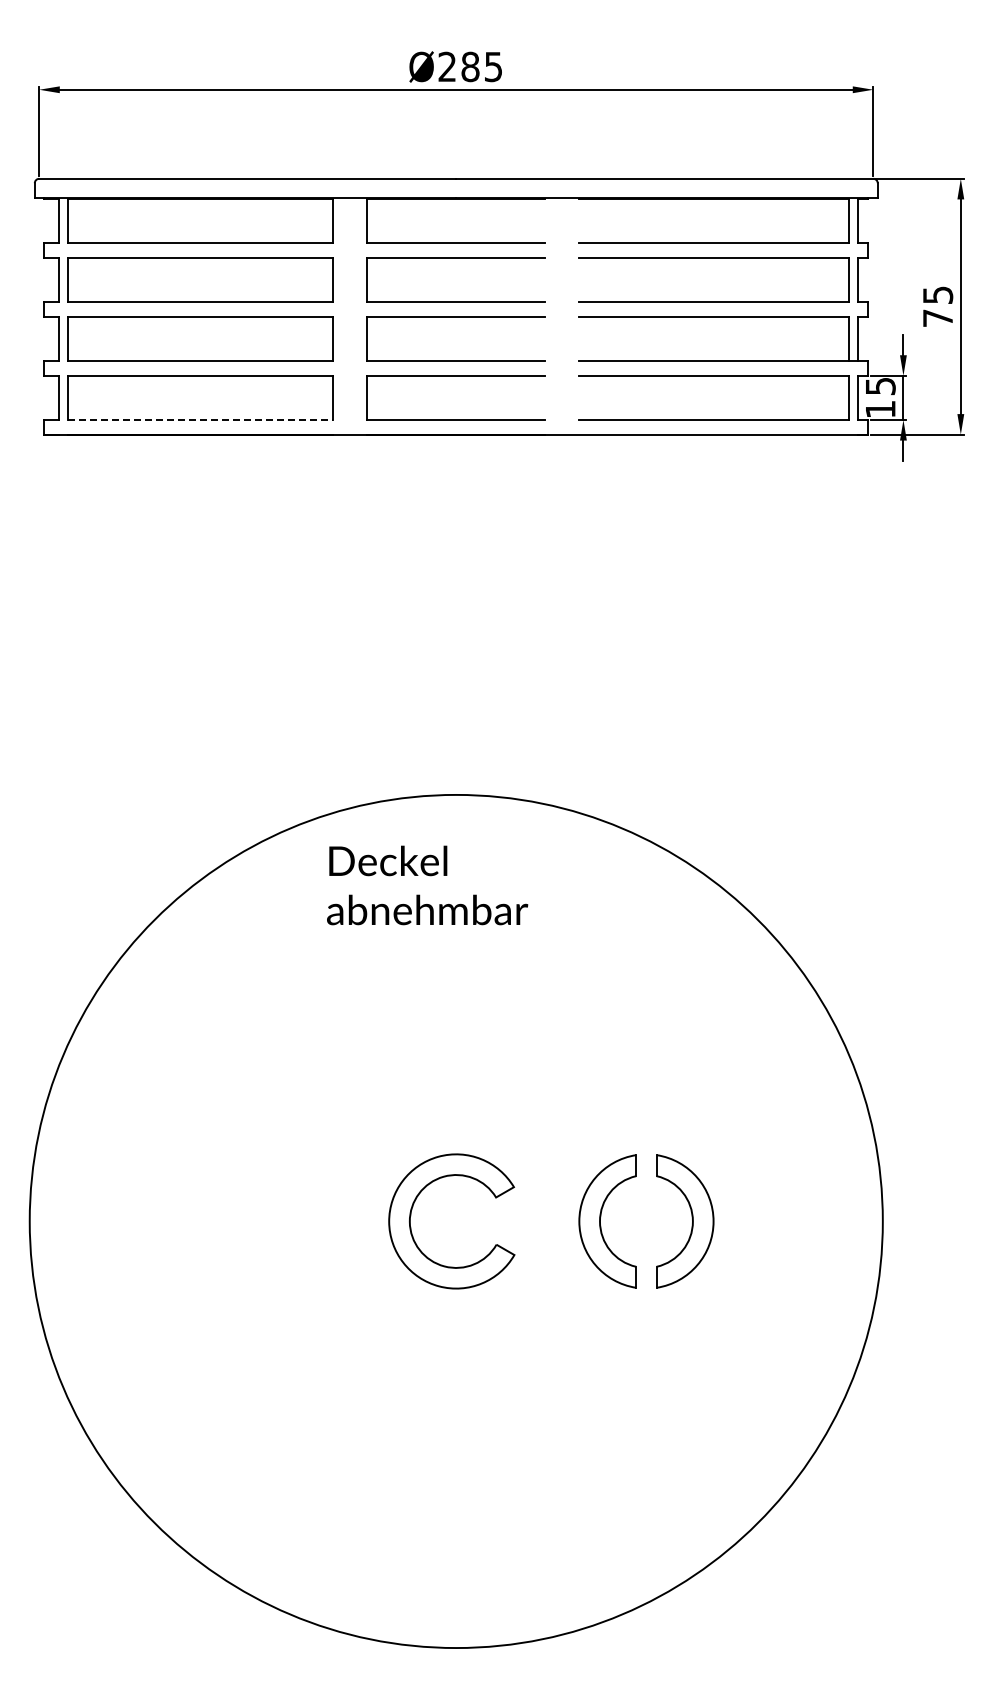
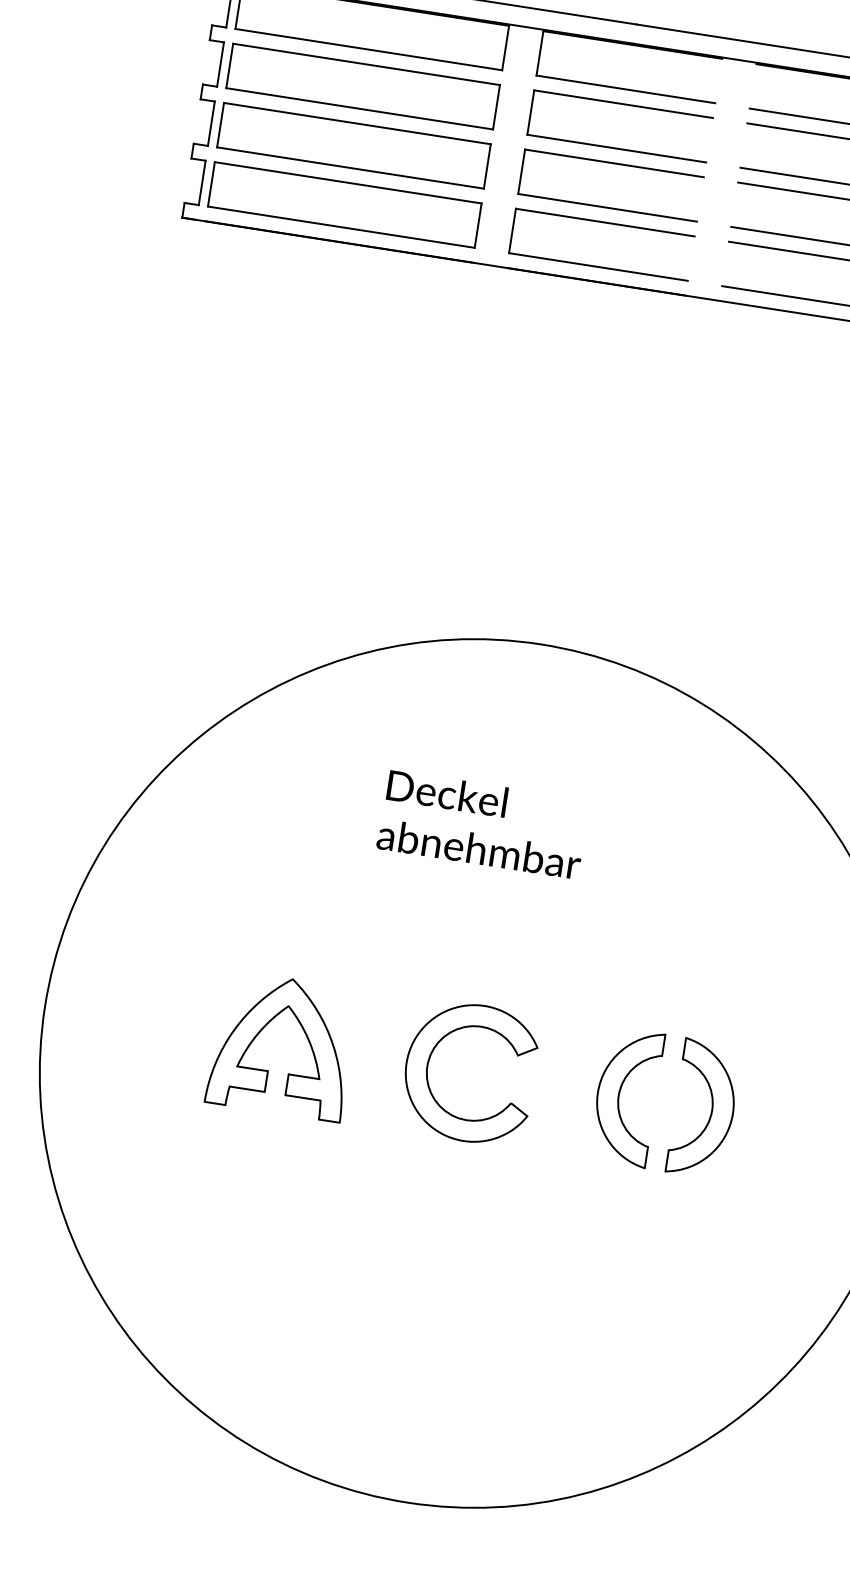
line: (200, 419) -> (341, 226), dashed -> solid
text: (427, 885) -> (482, 824), moved
part: (286, 1209) -> (305, 1034), added

